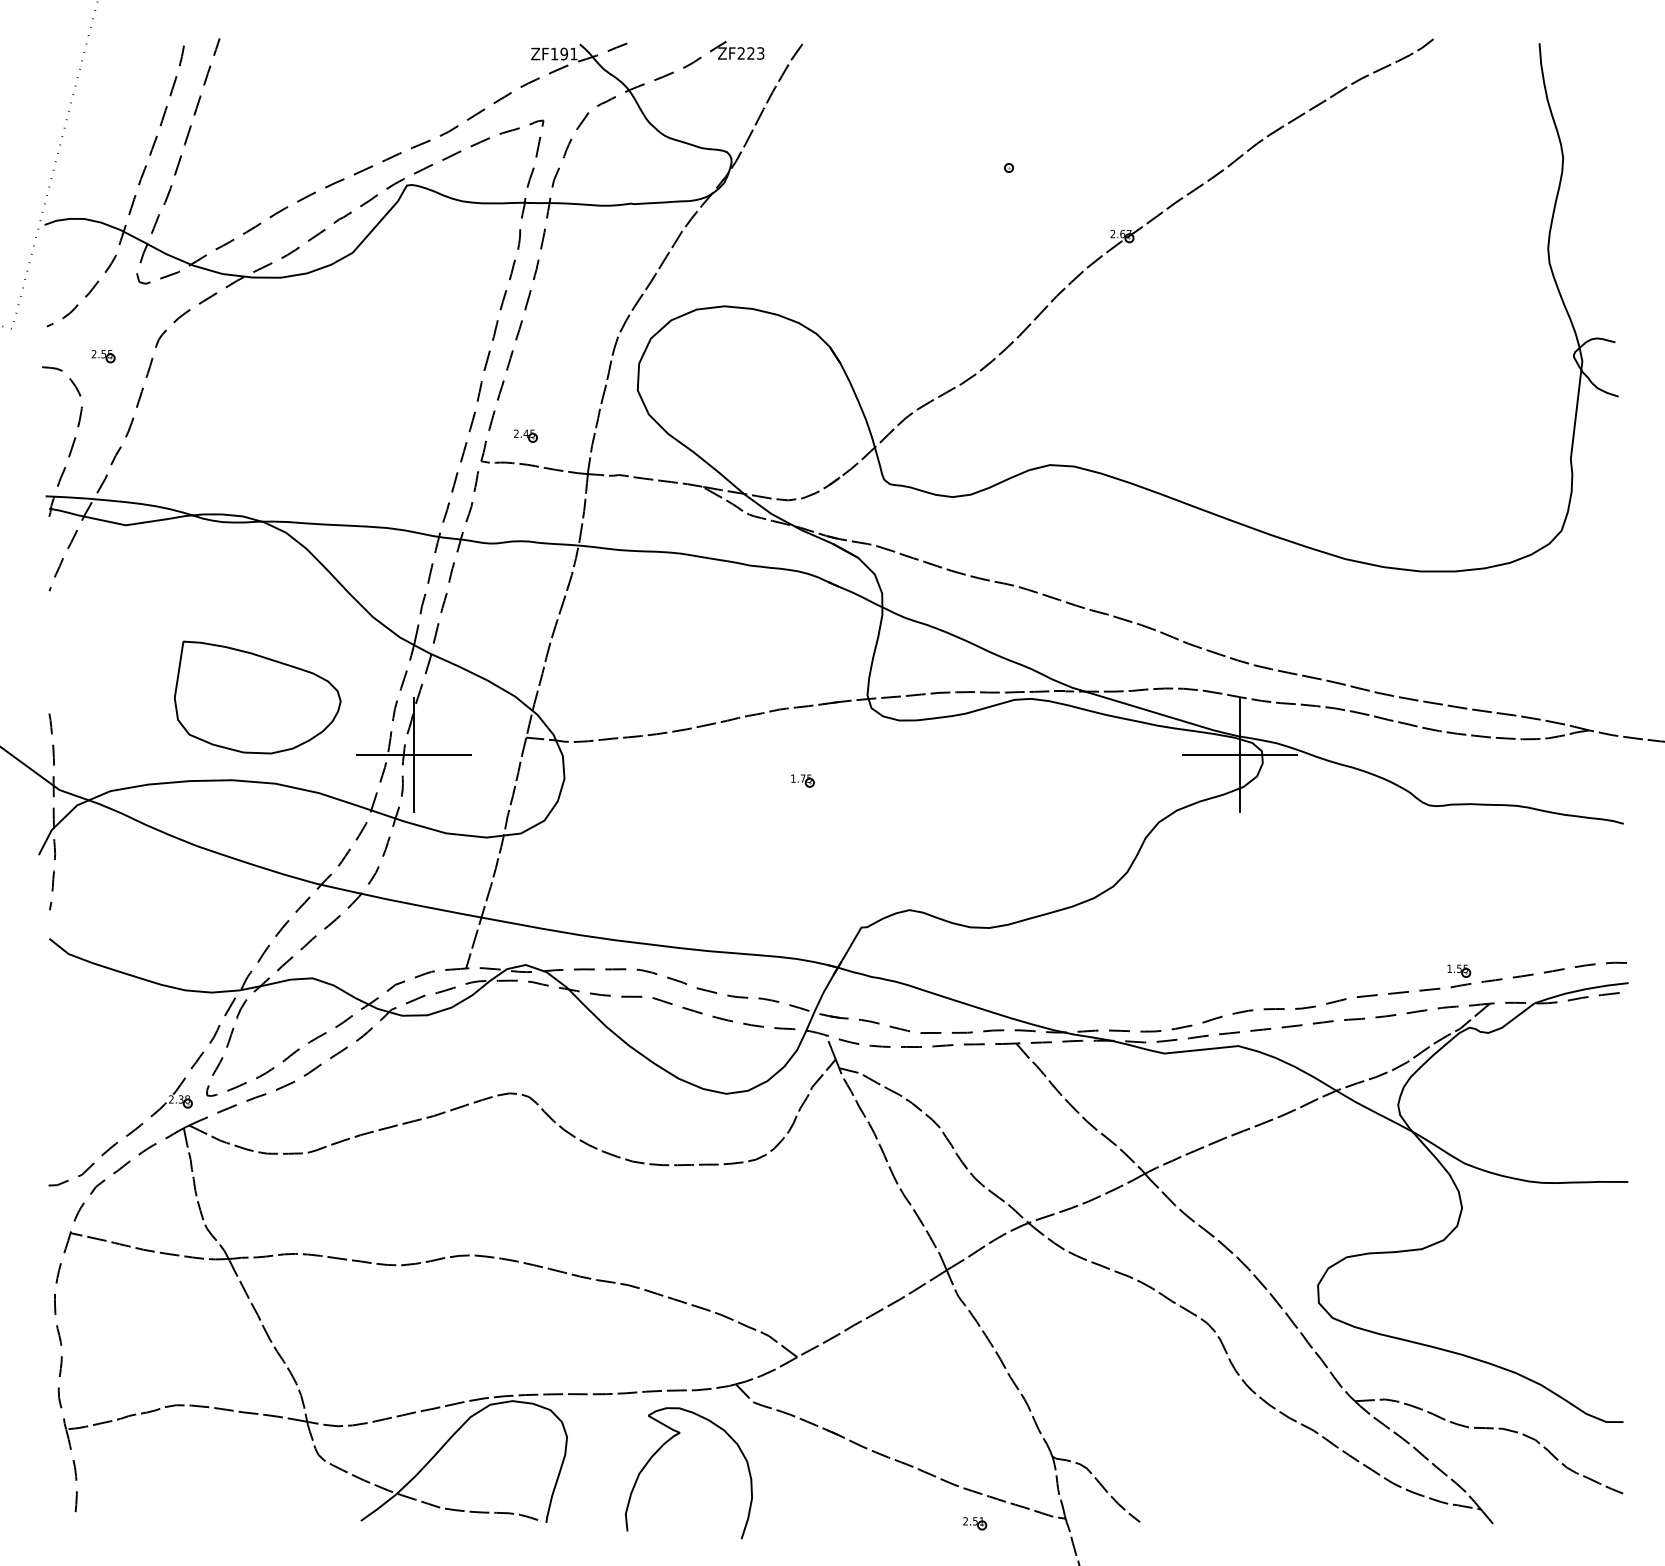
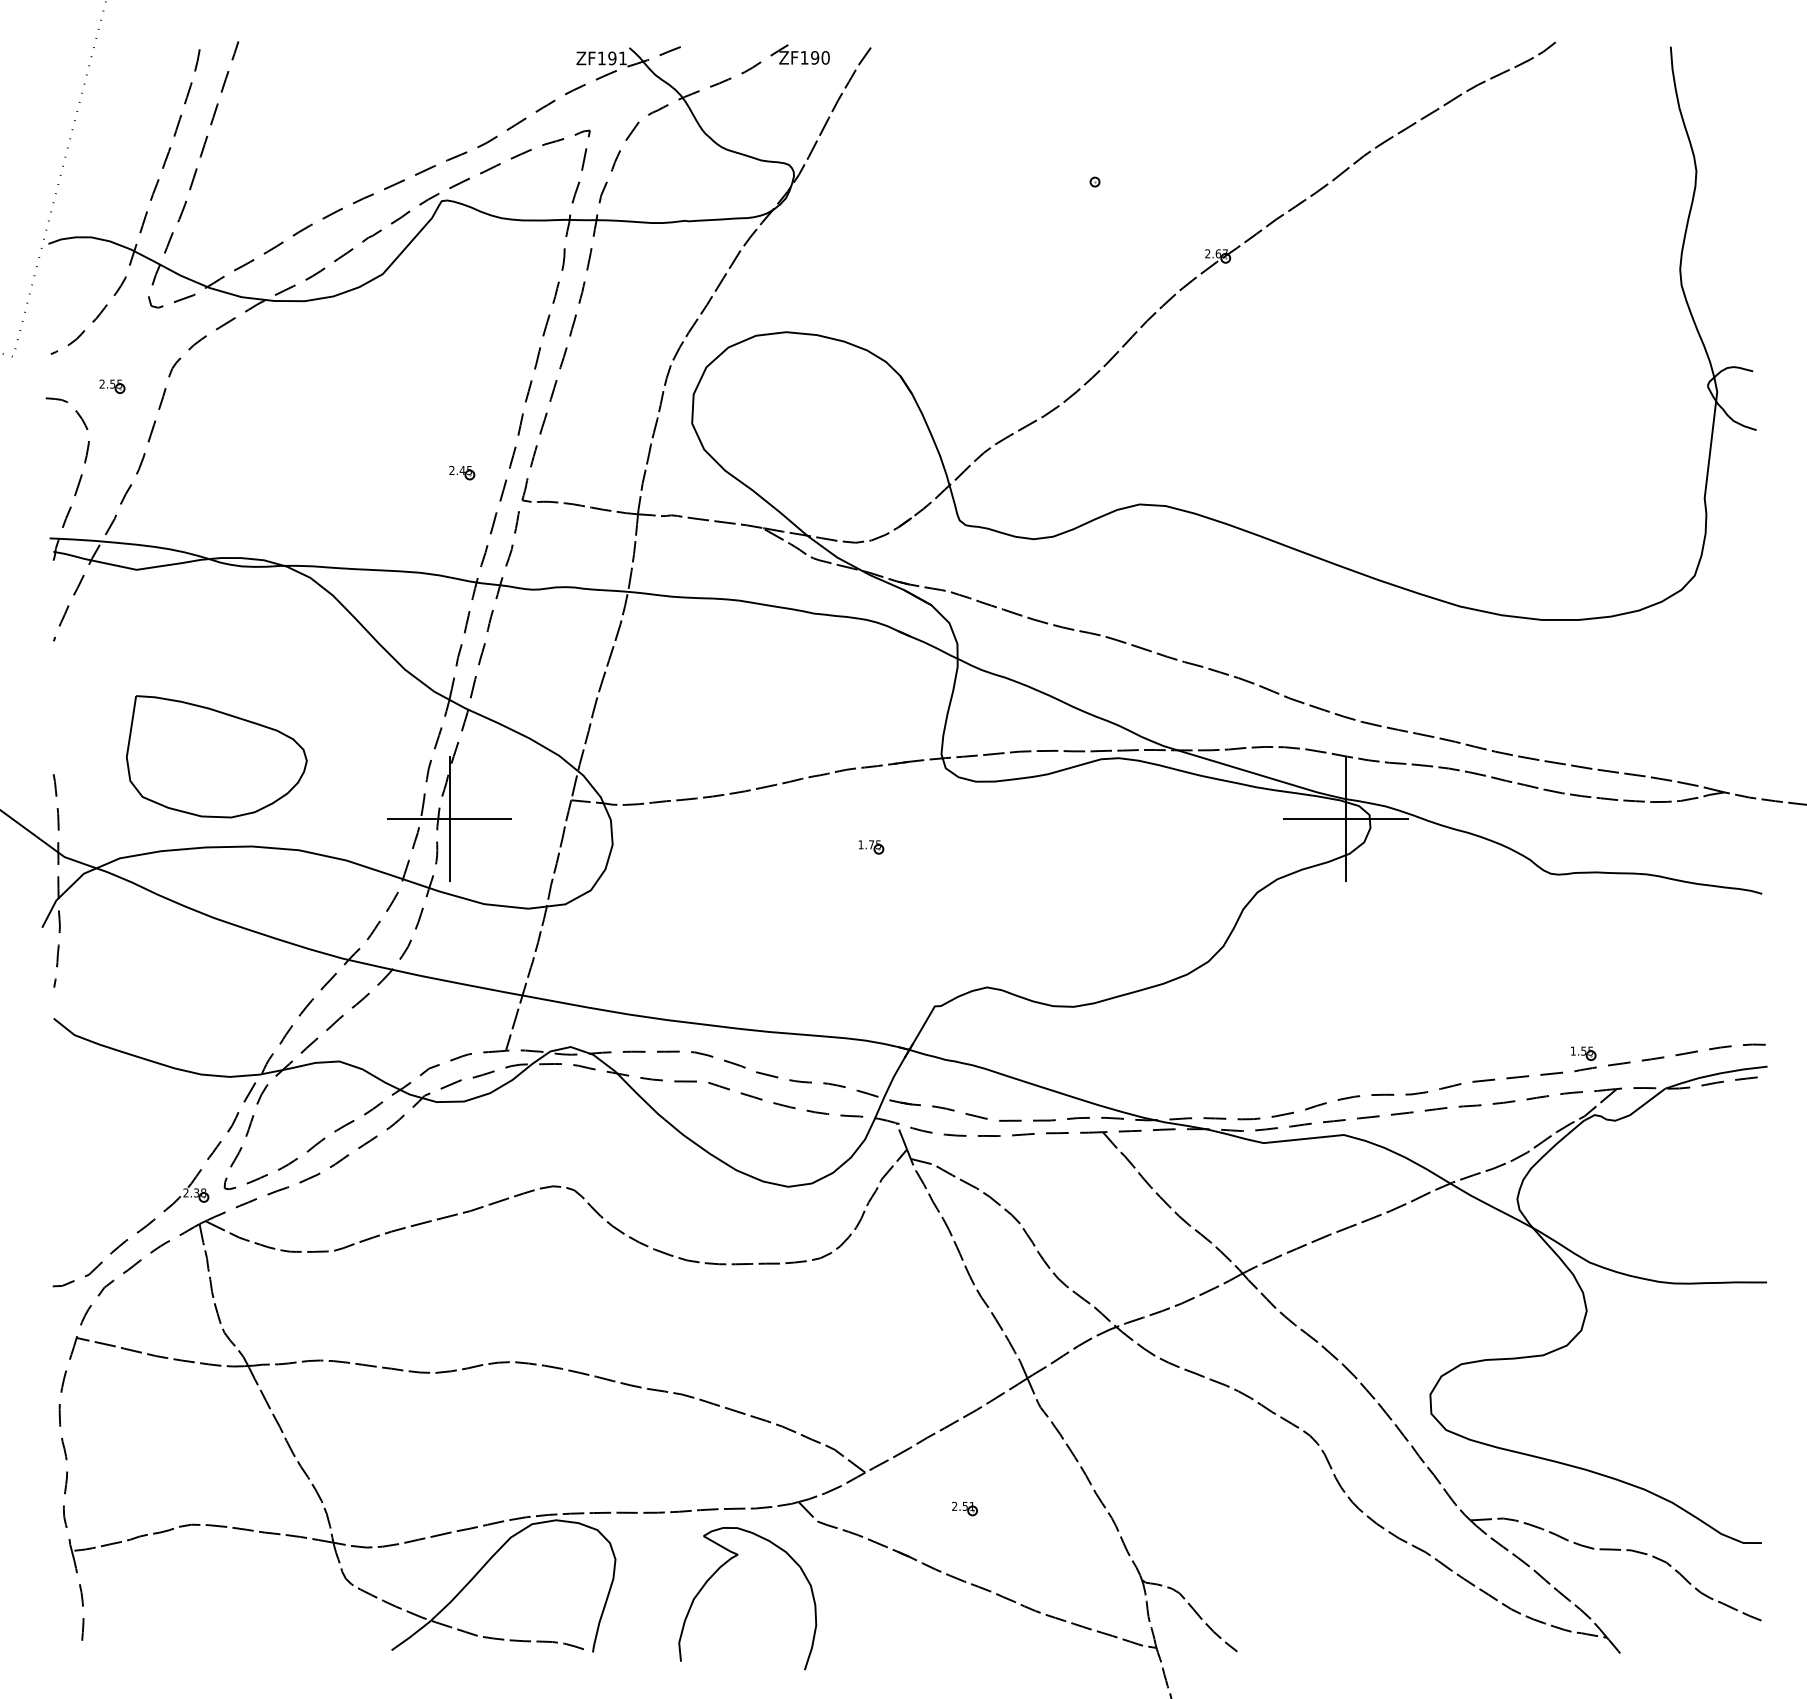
text: (750, 53) -> (814, 57), ZF223 -> ZF190
part: (525, 435) -> (461, 472), moved
part: (257, 697) -> (216, 756), moved
part: (975, 1523) -> (965, 1508), moved

